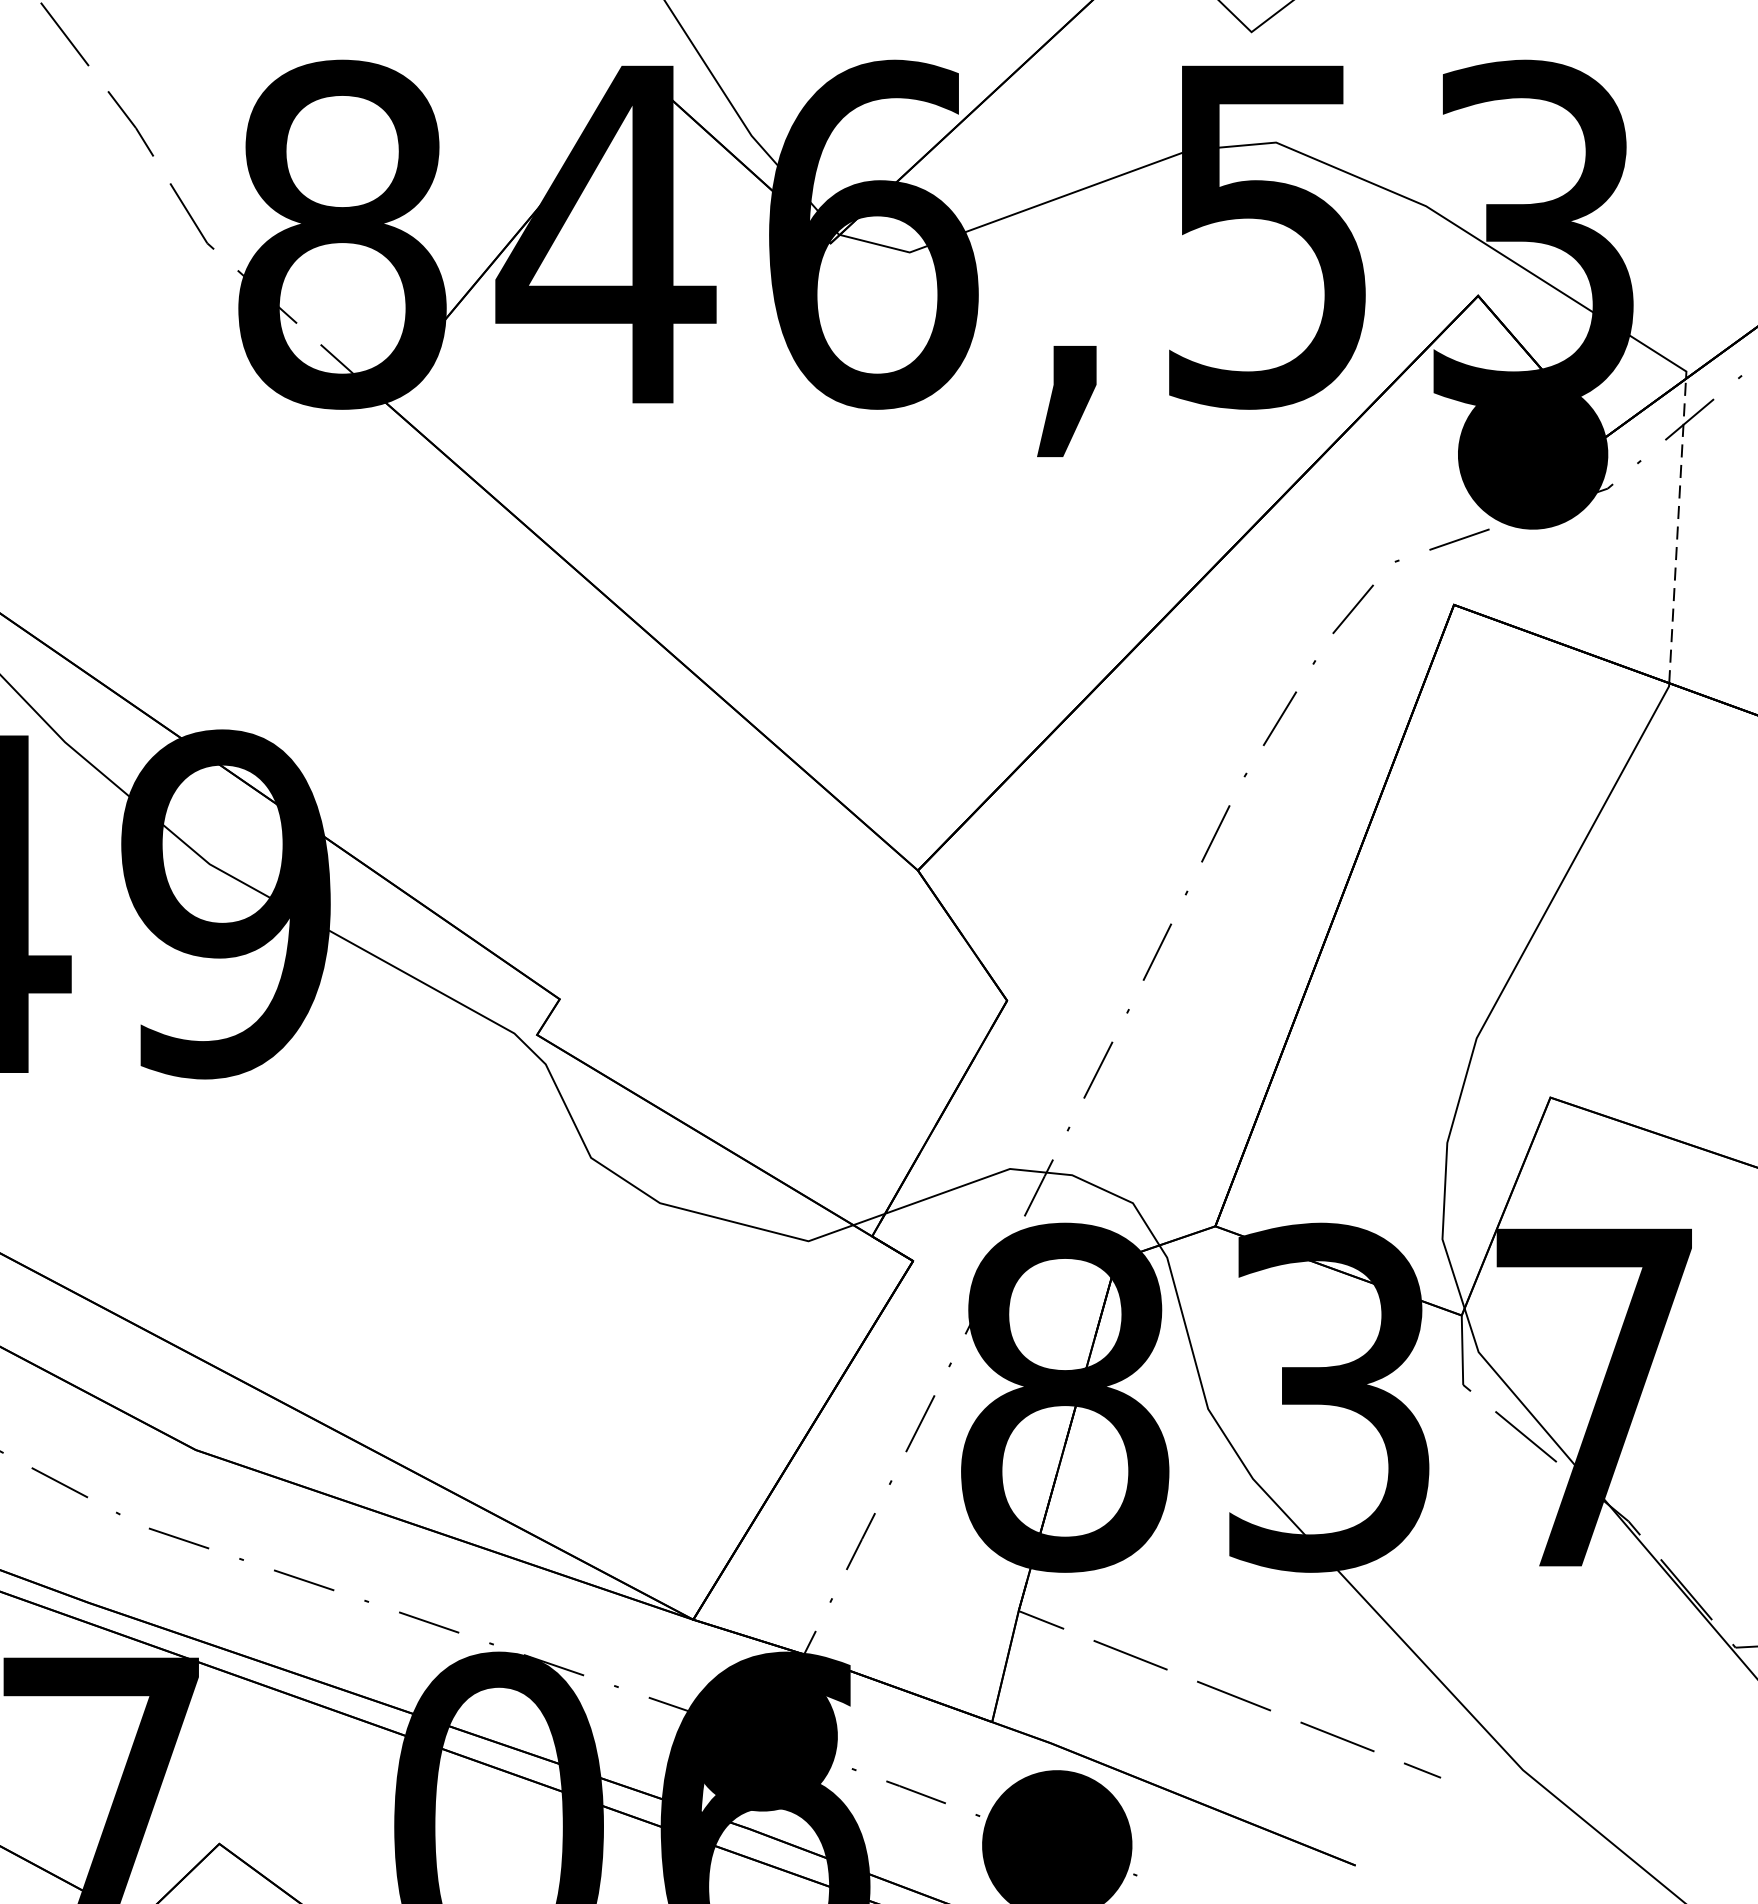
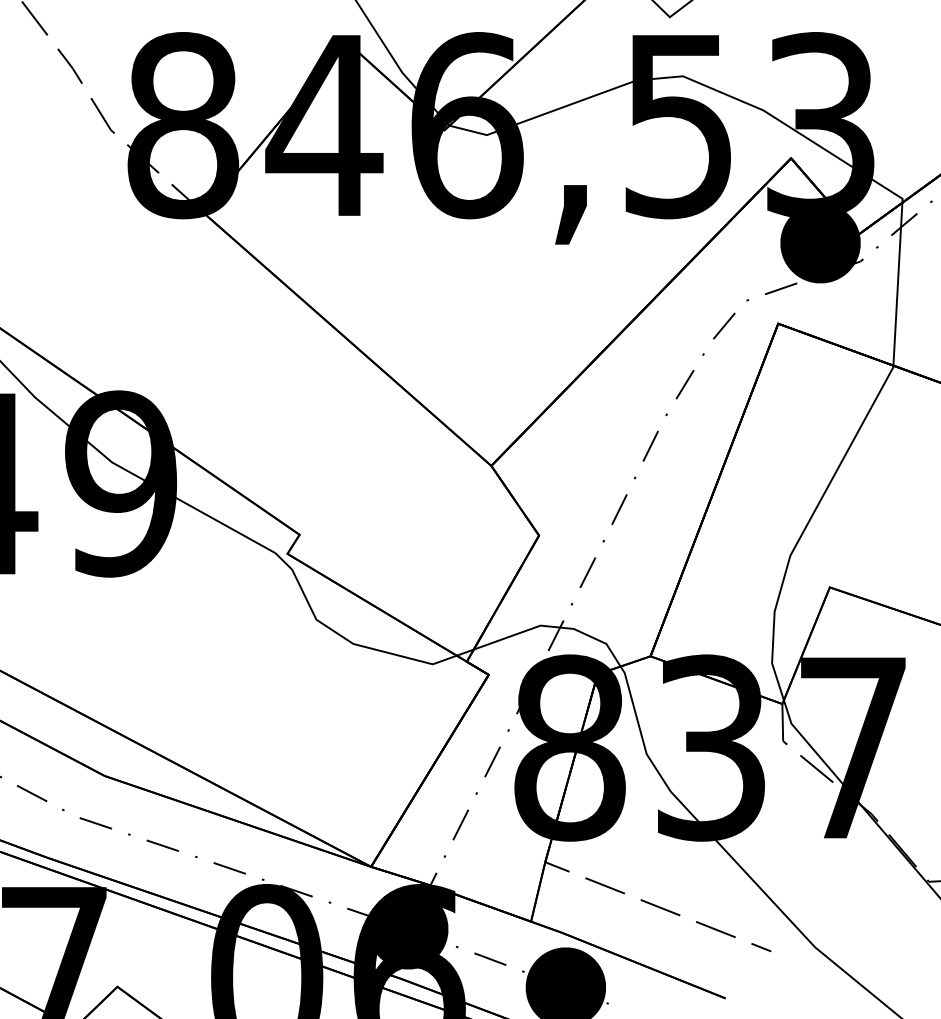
line: (1676, 531) -> (897, 284), dashed -> solid

